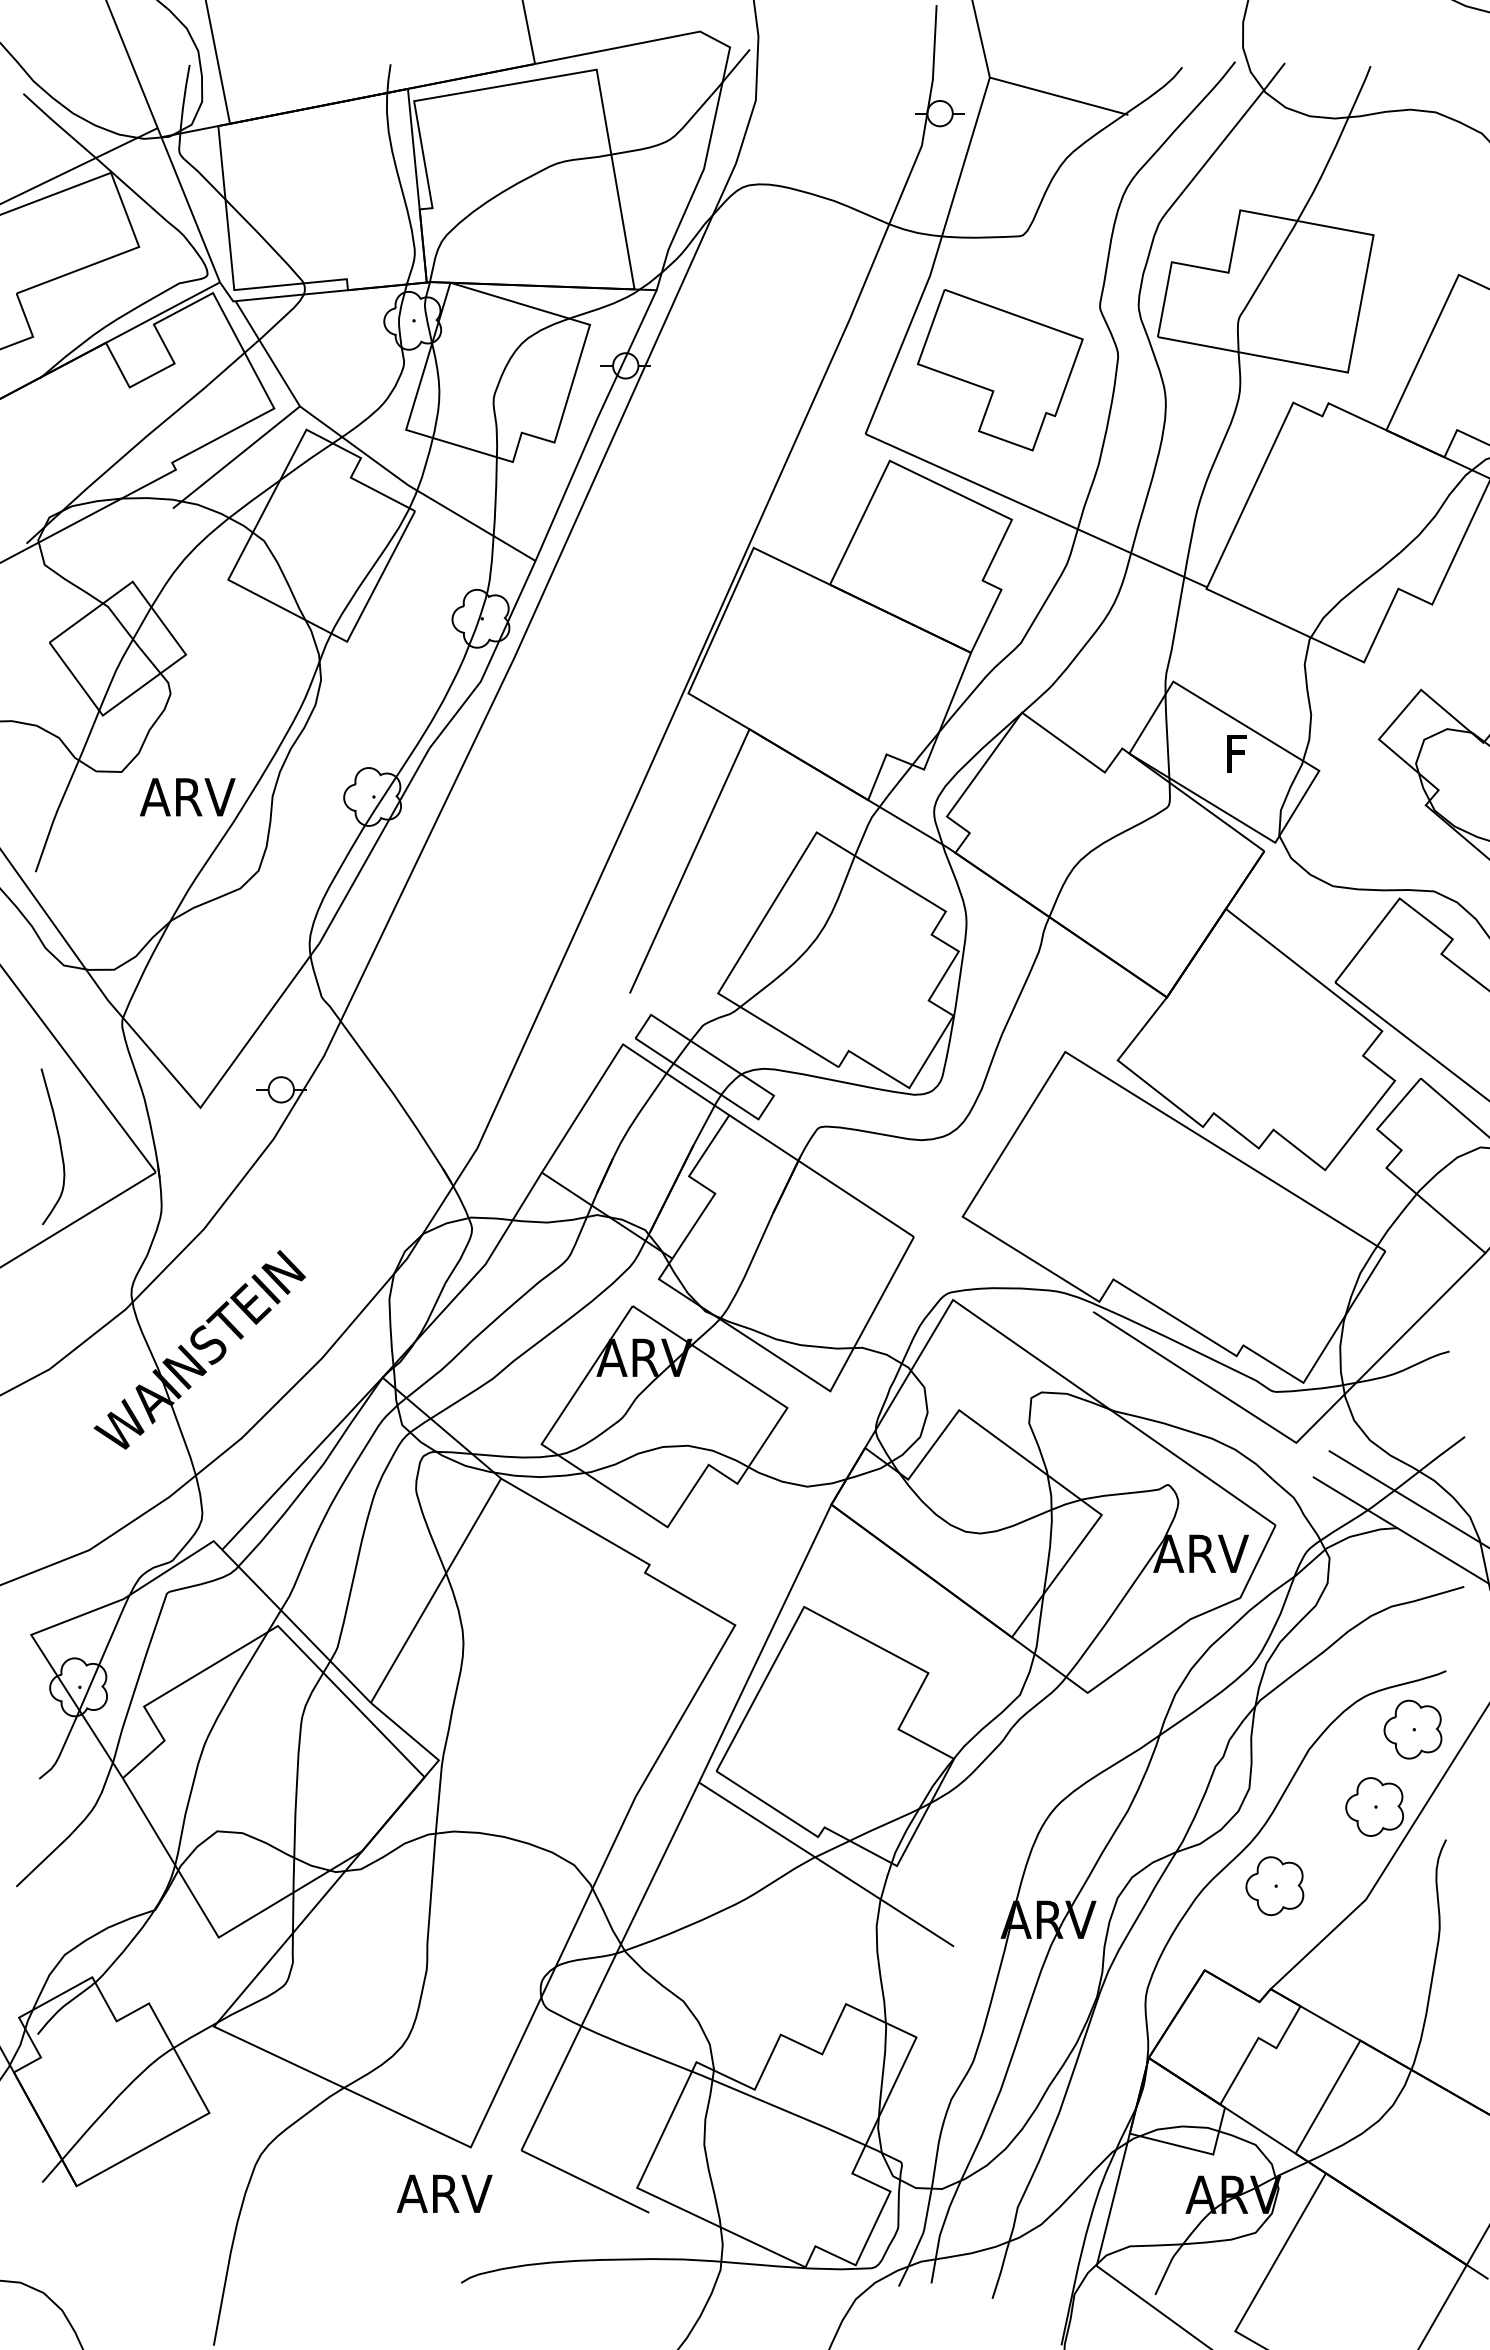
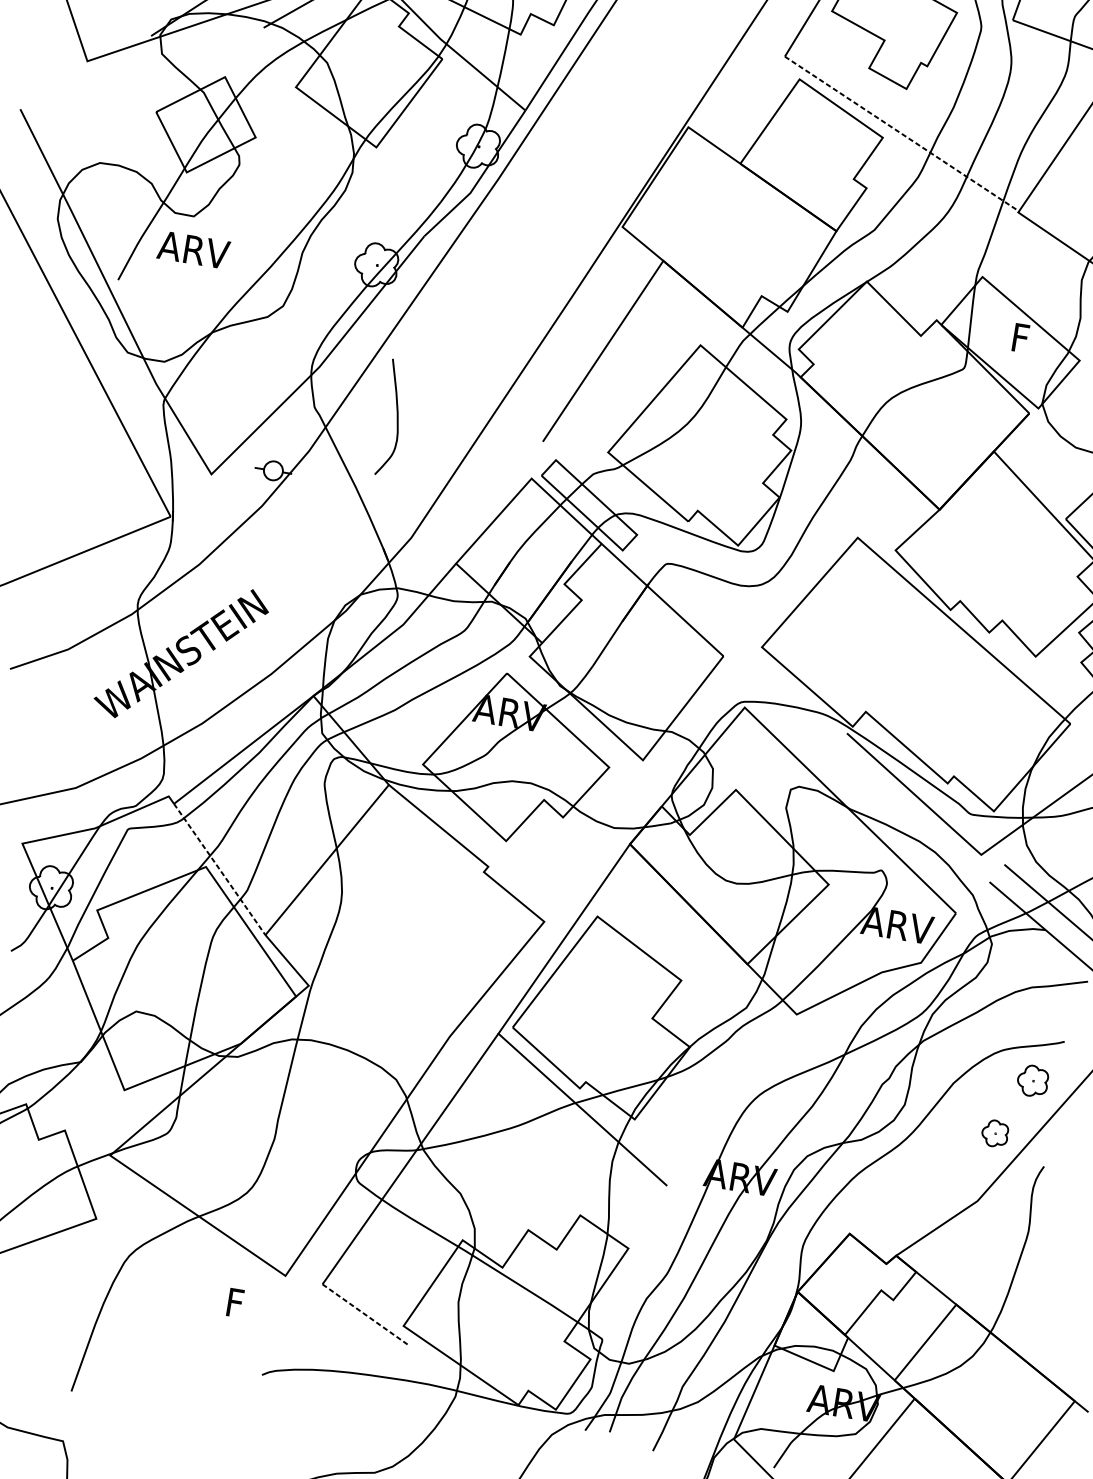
line: (1036, 510) -> (902, 133), solid -> dashed
text: (187, 797) -> (193, 250), moved
curve: (59, 1146) -> (396, 418), moved
line: (296, 1626) -> (219, 869), solid -> dashed
part: (1412, 1729) -> (1032, 1080), size x0.7
part: (1374, 1806) -> (995, 1133), size x0.6
part: (1274, 1886) -> (911, 1180), removed
line: (585, 2181) -> (366, 1315), solid -> dashed
text: (444, 2193) -> (260, 1306), ARV -> F

